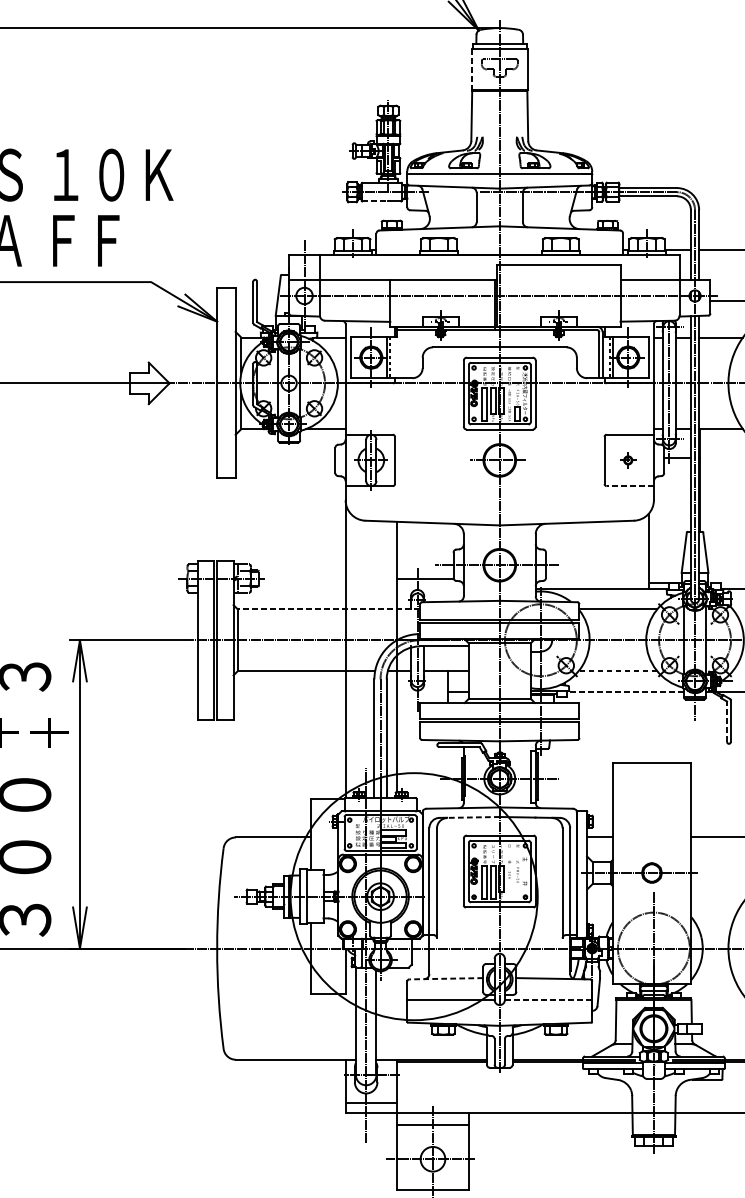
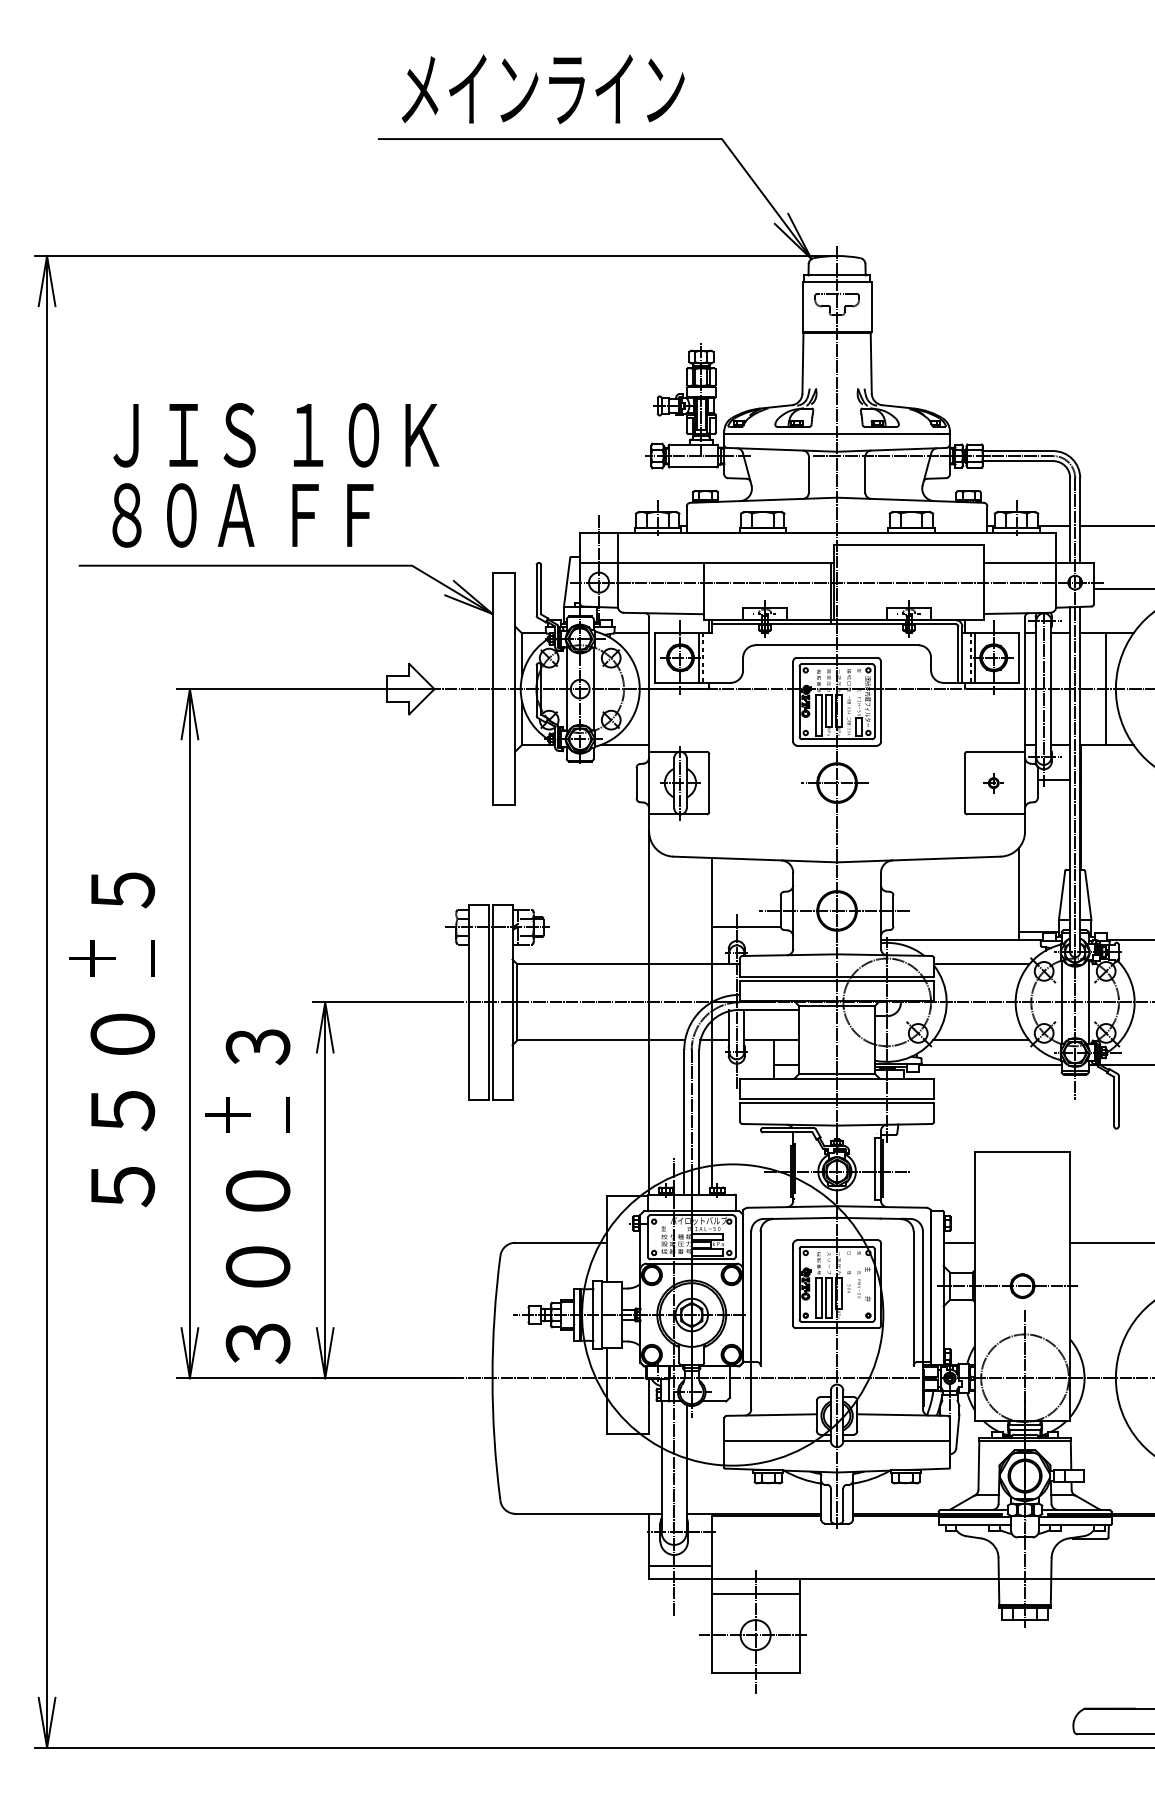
line: (471, 70) -> (802, 307), dashed -> solid
line: (375, 201) -> (685, 467), dashed -> solid
line: (719, 382) -> (1105, 688), added
line: (630, 486) -> (996, 814), dashed -> solid
line: (328, 609) -> (628, 964), dashed -> solid
line: (617, 671) -> (980, 1040), dashed -> solid
line: (624, 692) -> (989, 1065), dashed -> solid
line: (727, 721) -> (1114, 1101), dashed -> solid
text: (48, 732) -> (287, 1114), ＋ -> －
line: (473, 817) -> (804, 1218), dashed -> solid
line: (445, 979) -> (771, 1415), dashed -> solid
line: (549, 999) -> (897, 1440), dashed -> solid

